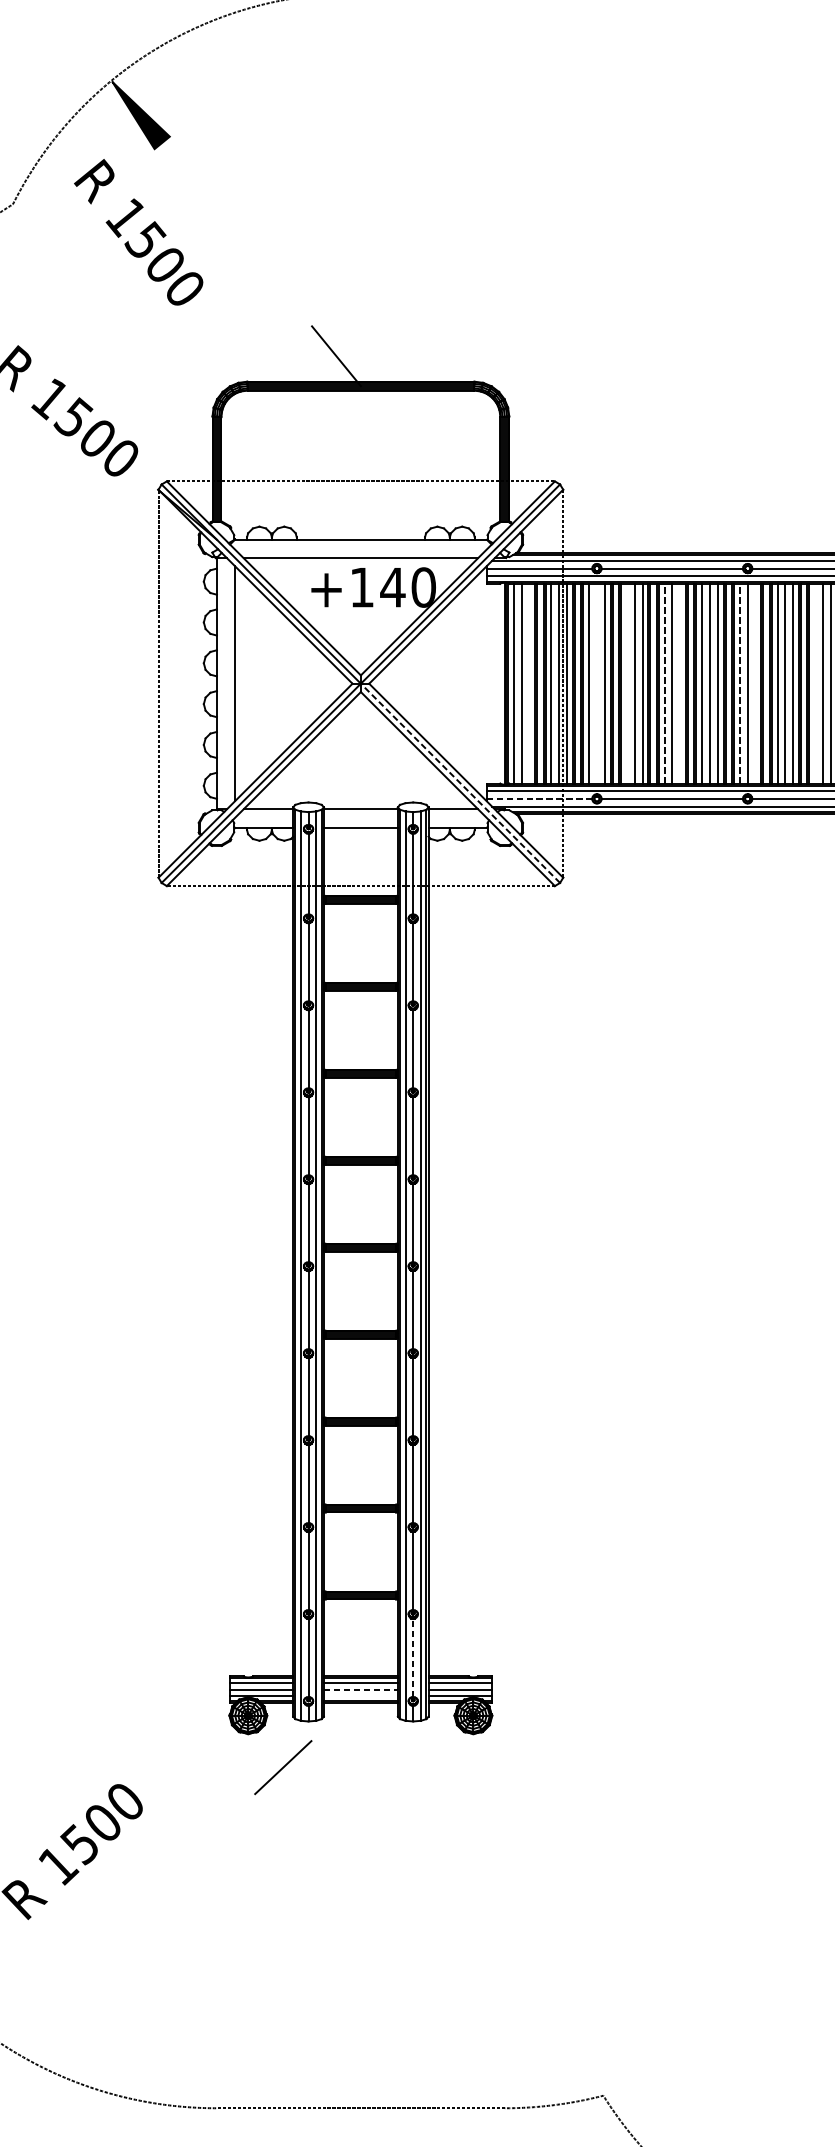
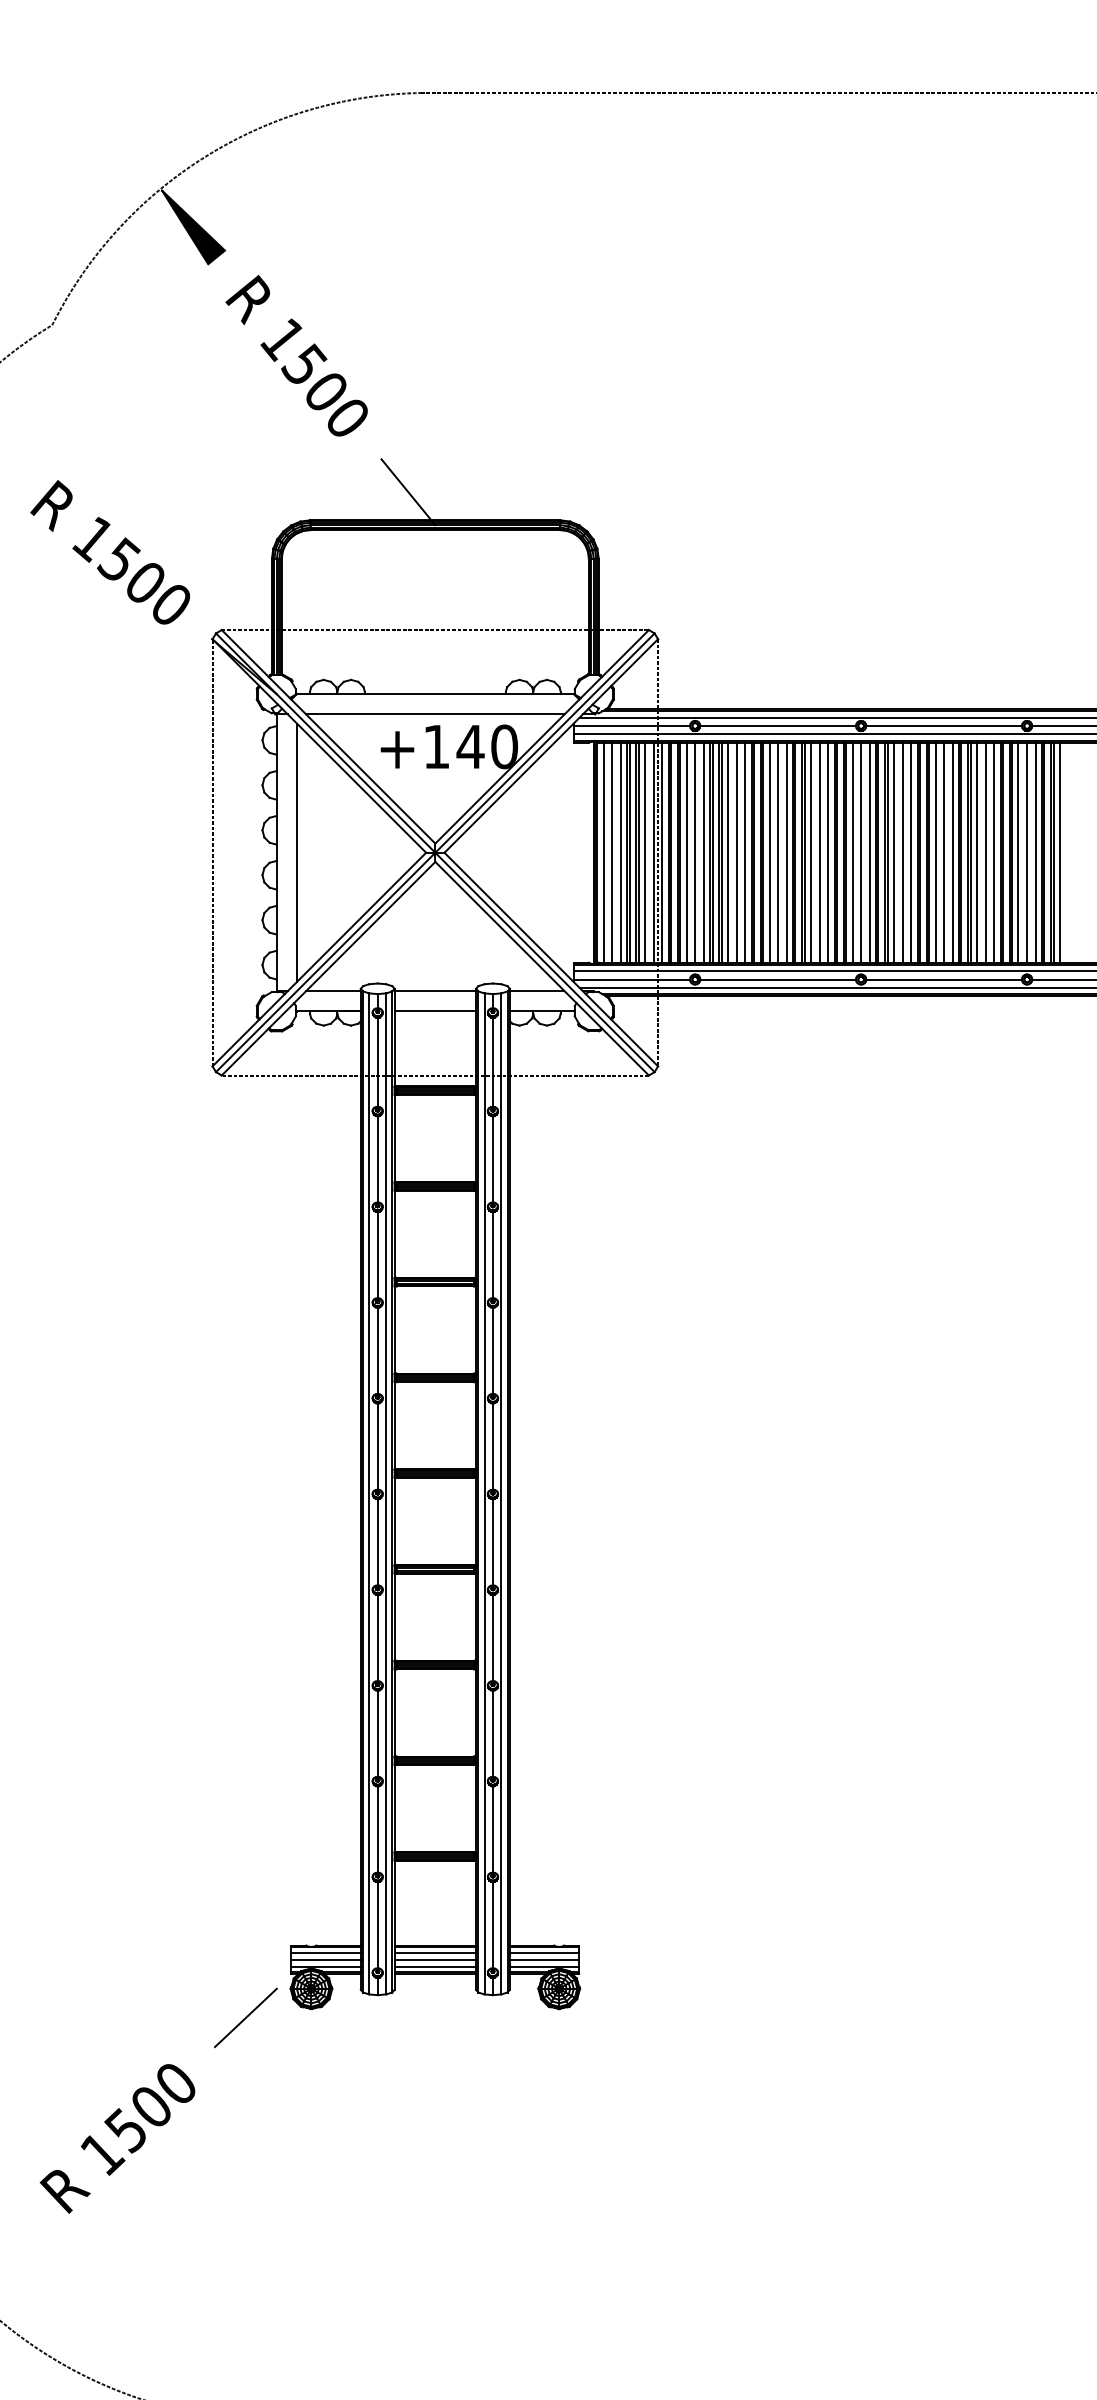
text: (138, 232) -> (296, 355), moved
line: (529, 683) -> (620, 852), added
line: (597, 683) -> (695, 852), added
line: (627, 683) -> (728, 852), added
line: (664, 683) -> (769, 852), dashed -> solid
line: (679, 683) -> (786, 852), added
line: (739, 683) -> (852, 852), dashed -> solid
line: (755, 683) -> (869, 852), added
line: (815, 683) -> (935, 852), added
line: (460, 783) -> (544, 962), dashed -> solid
line: (539, 798) -> (632, 979), dashed -> solid
line: (412, 1657) -> (492, 1924), dashed -> solid
line: (361, 1689) -> (435, 1959), dashed -> solid
line: (361, 1696) -> (435, 1967), added
line: (282, 1767) -> (245, 2017), moved

